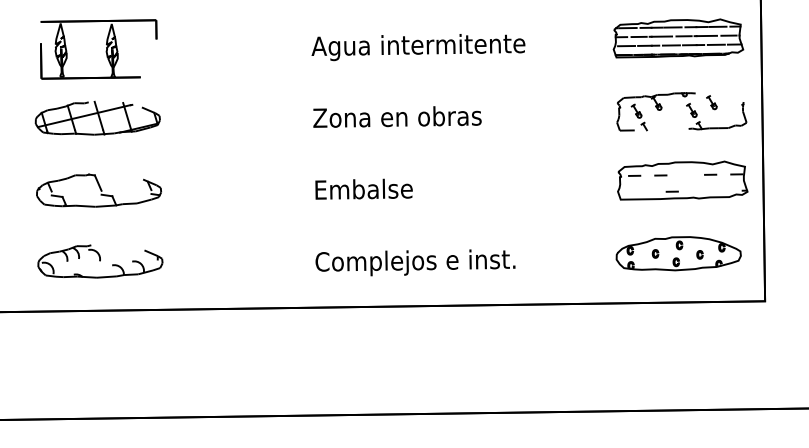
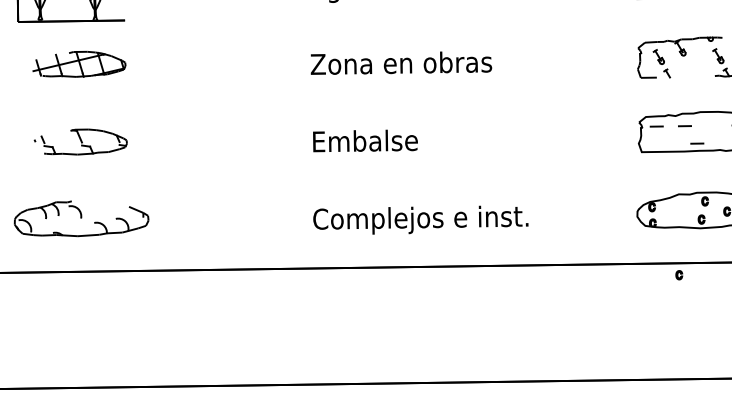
part: (97, 117) -> (78, 63), size x0.7
part: (98, 190) -> (79, 142), size x0.7
part: (655, 253) -> (679, 274), moved

